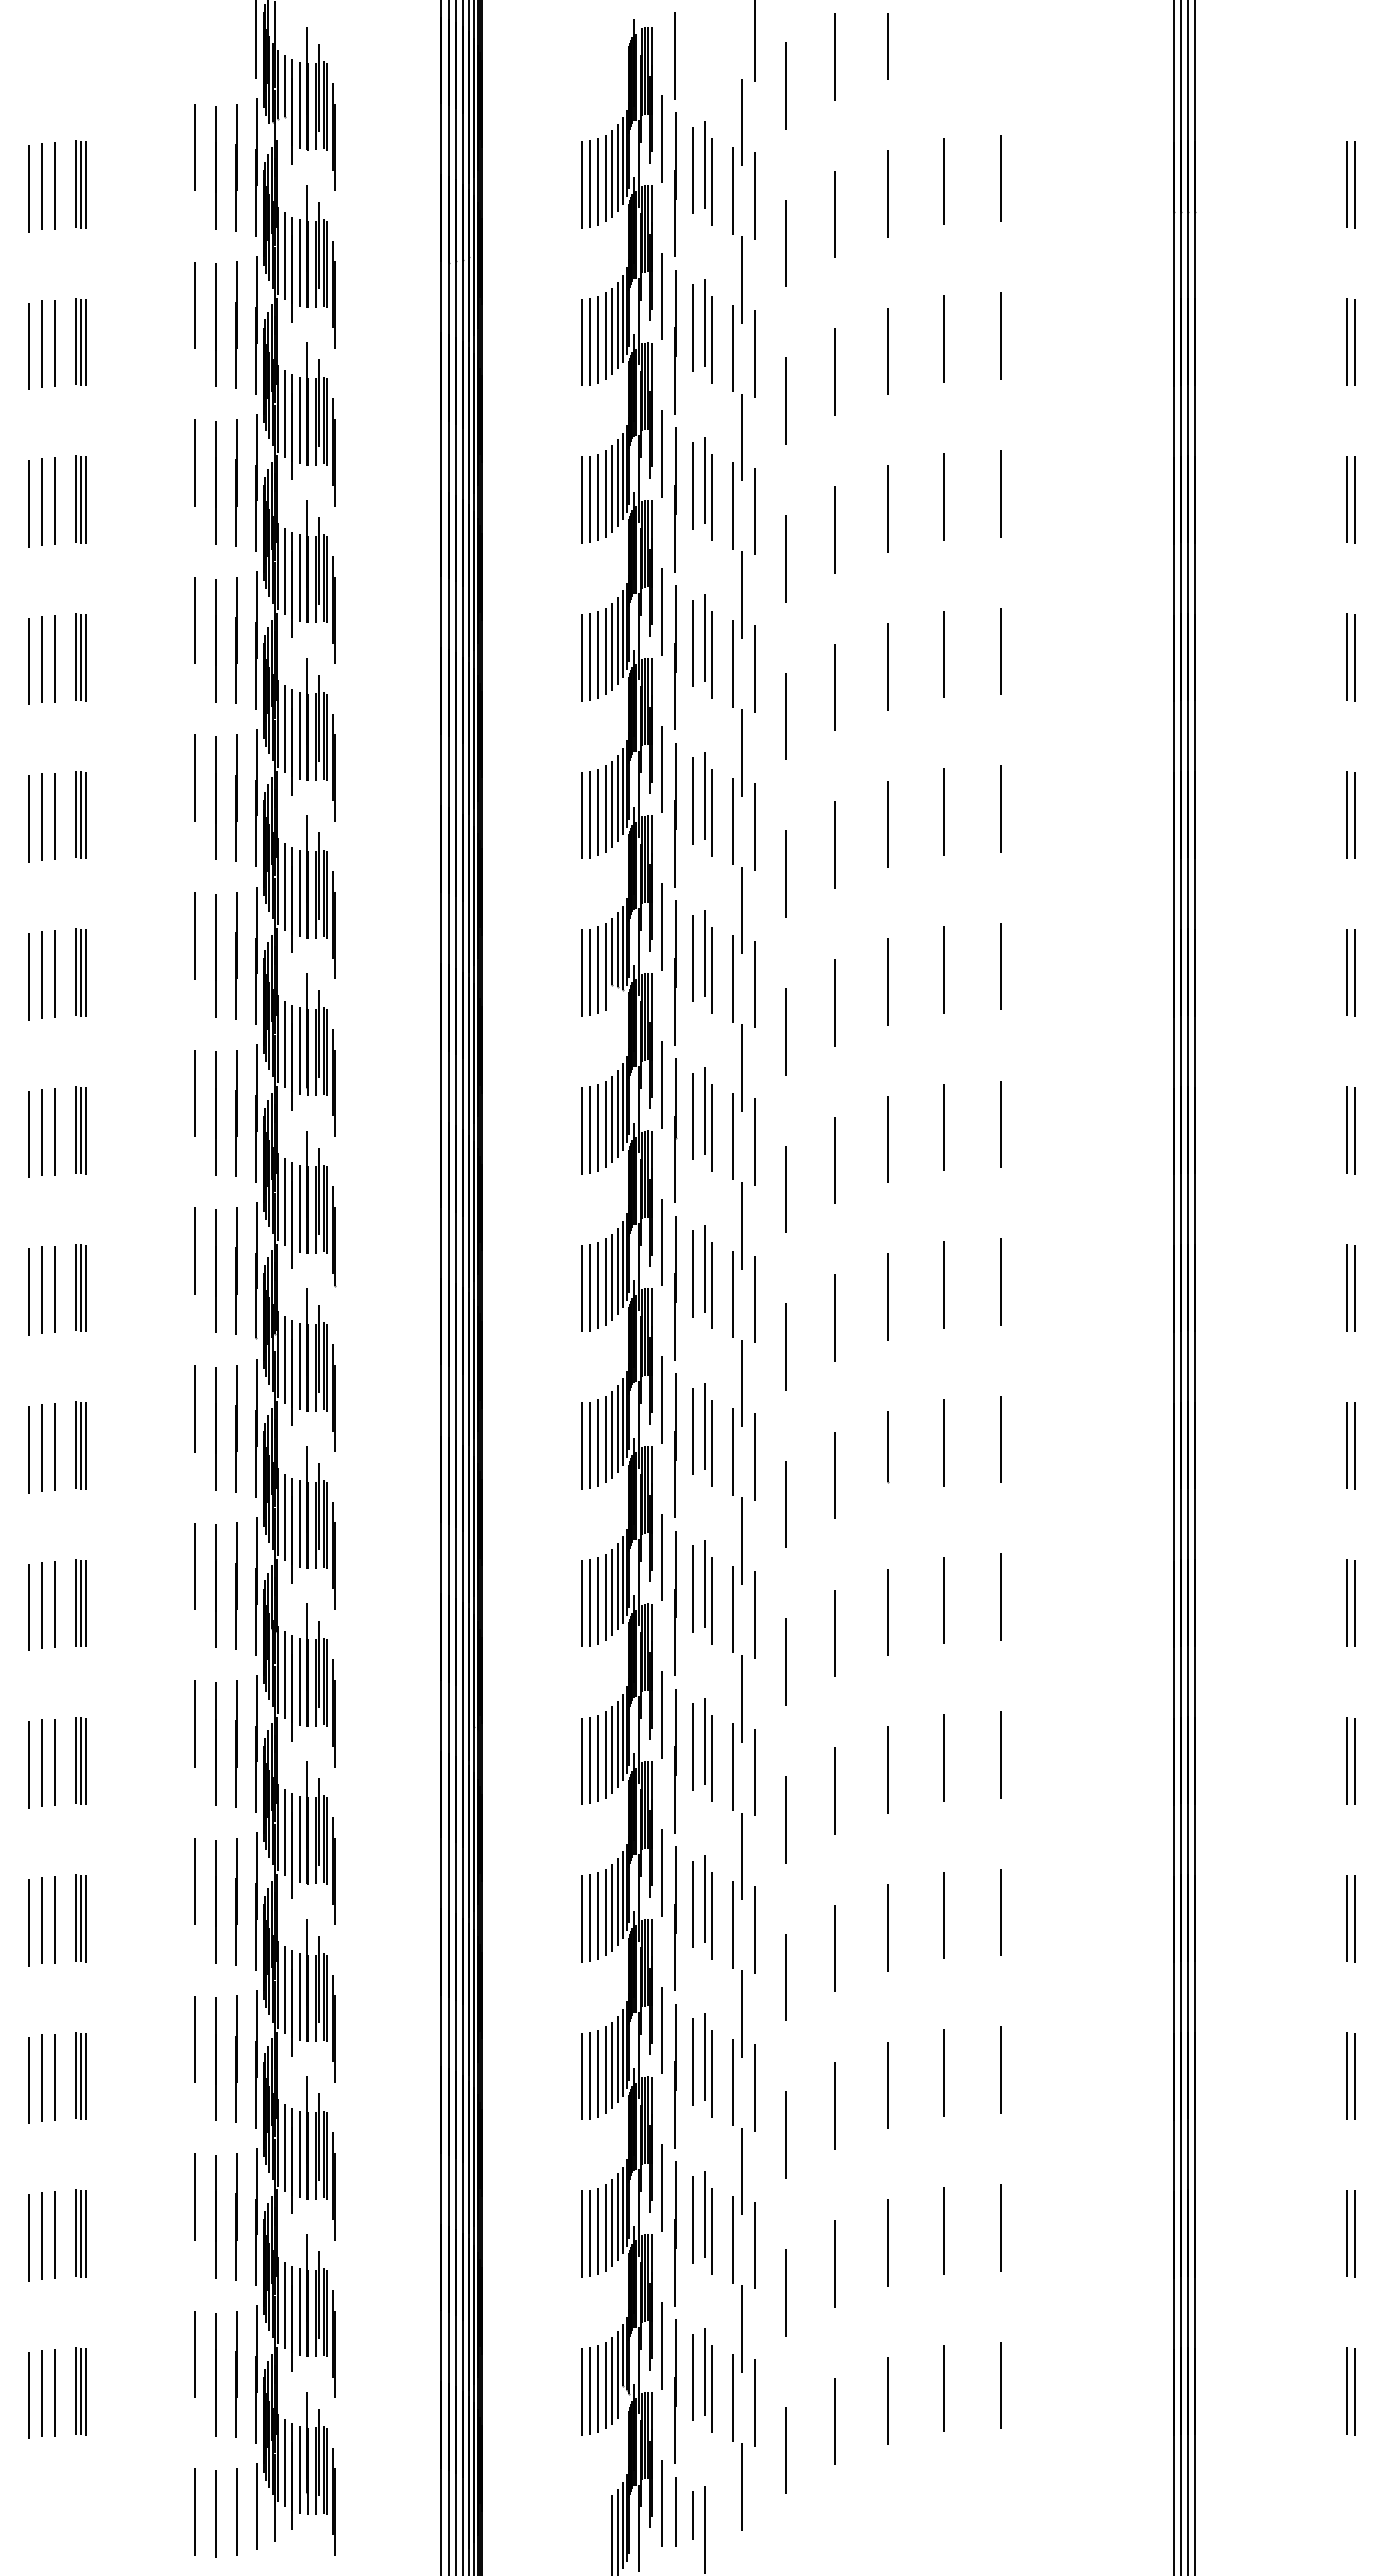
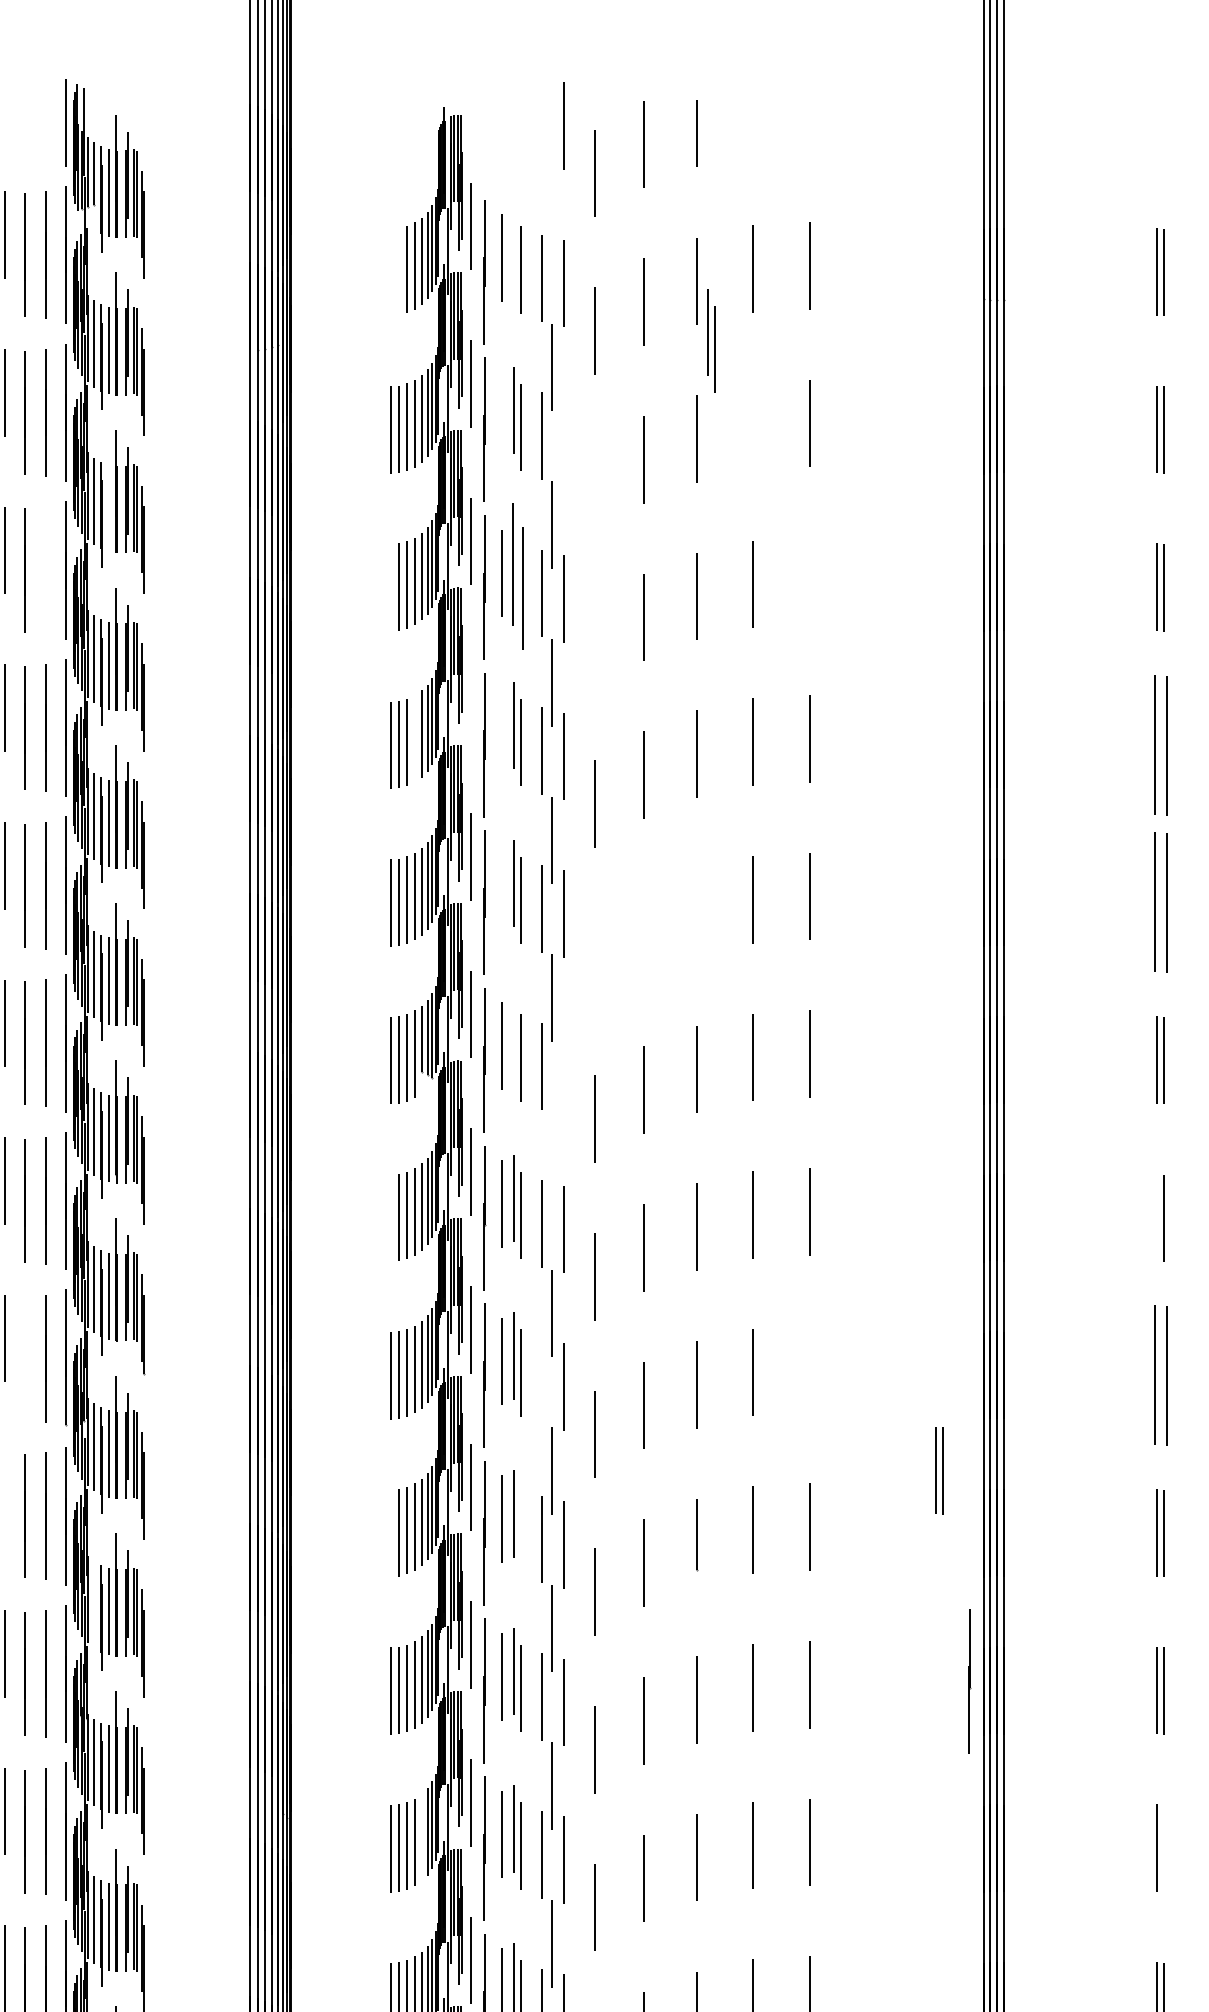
line: (674, 55) -> (483, 143), removed
line: (742, 122) -> (551, 210), removed
line: (704, 165) -> (513, 253), removed
line: (581, 184) -> (390, 272), removed
line: (590, 184) -> (399, 272), removed
part: (902, 253) -> (711, 341), added
line: (693, 327) -> (502, 415), removed
line: (943, 338) -> (752, 426), removed
line: (754, 353) -> (563, 441), removed
line: (785, 400) -> (594, 488), removed
line: (299, 420) -> (108, 508), removed
line: (236, 482) -> (45, 570), removed
part: (708, 488) -> (517, 576), size x1.4
line: (1000, 493) -> (809, 581), removed
line: (581, 500) -> (390, 588), removed
line: (785, 558) -> (594, 646), removed
line: (661, 611) -> (470, 699), removed
line: (692, 643) -> (501, 731), removed
line: (605, 651) -> (414, 739), removed
part: (1350, 657) -> (1159, 745), size x1.6
line: (692, 800) -> (501, 888), removed
part: (1350, 814) -> (1159, 902), size x1.6
line: (888, 824) -> (697, 912), removed
line: (835, 844) -> (644, 932), removed
line: (785, 873) -> (594, 961), removed
line: (704, 953) -> (513, 1041), removed
line: (754, 984) -> (563, 1072), removed
line: (742, 1067) -> (551, 1155), removed
line: (1347, 1129) -> (1156, 1217), removed
line: (581, 1130) -> (390, 1218), removed
line: (215, 1270) -> (24, 1358), removed
line: (1000, 1281) -> (809, 1369), removed
part: (1350, 1287) -> (1159, 1375), size x1.6
line: (732, 1294) -> (541, 1382), removed
part: (1129, 1382) -> (938, 1470), added
line: (195, 1408) -> (4, 1496), removed
line: (712, 1443) -> (521, 1531), removed
line: (581, 1445) -> (390, 1533), removed
line: (284, 1517) -> (93, 1605), removed
part: (1160, 1593) -> (969, 1681), added
line: (612, 1750) -> (421, 1838), removed
line: (1355, 1761) -> (1164, 1849), removed

